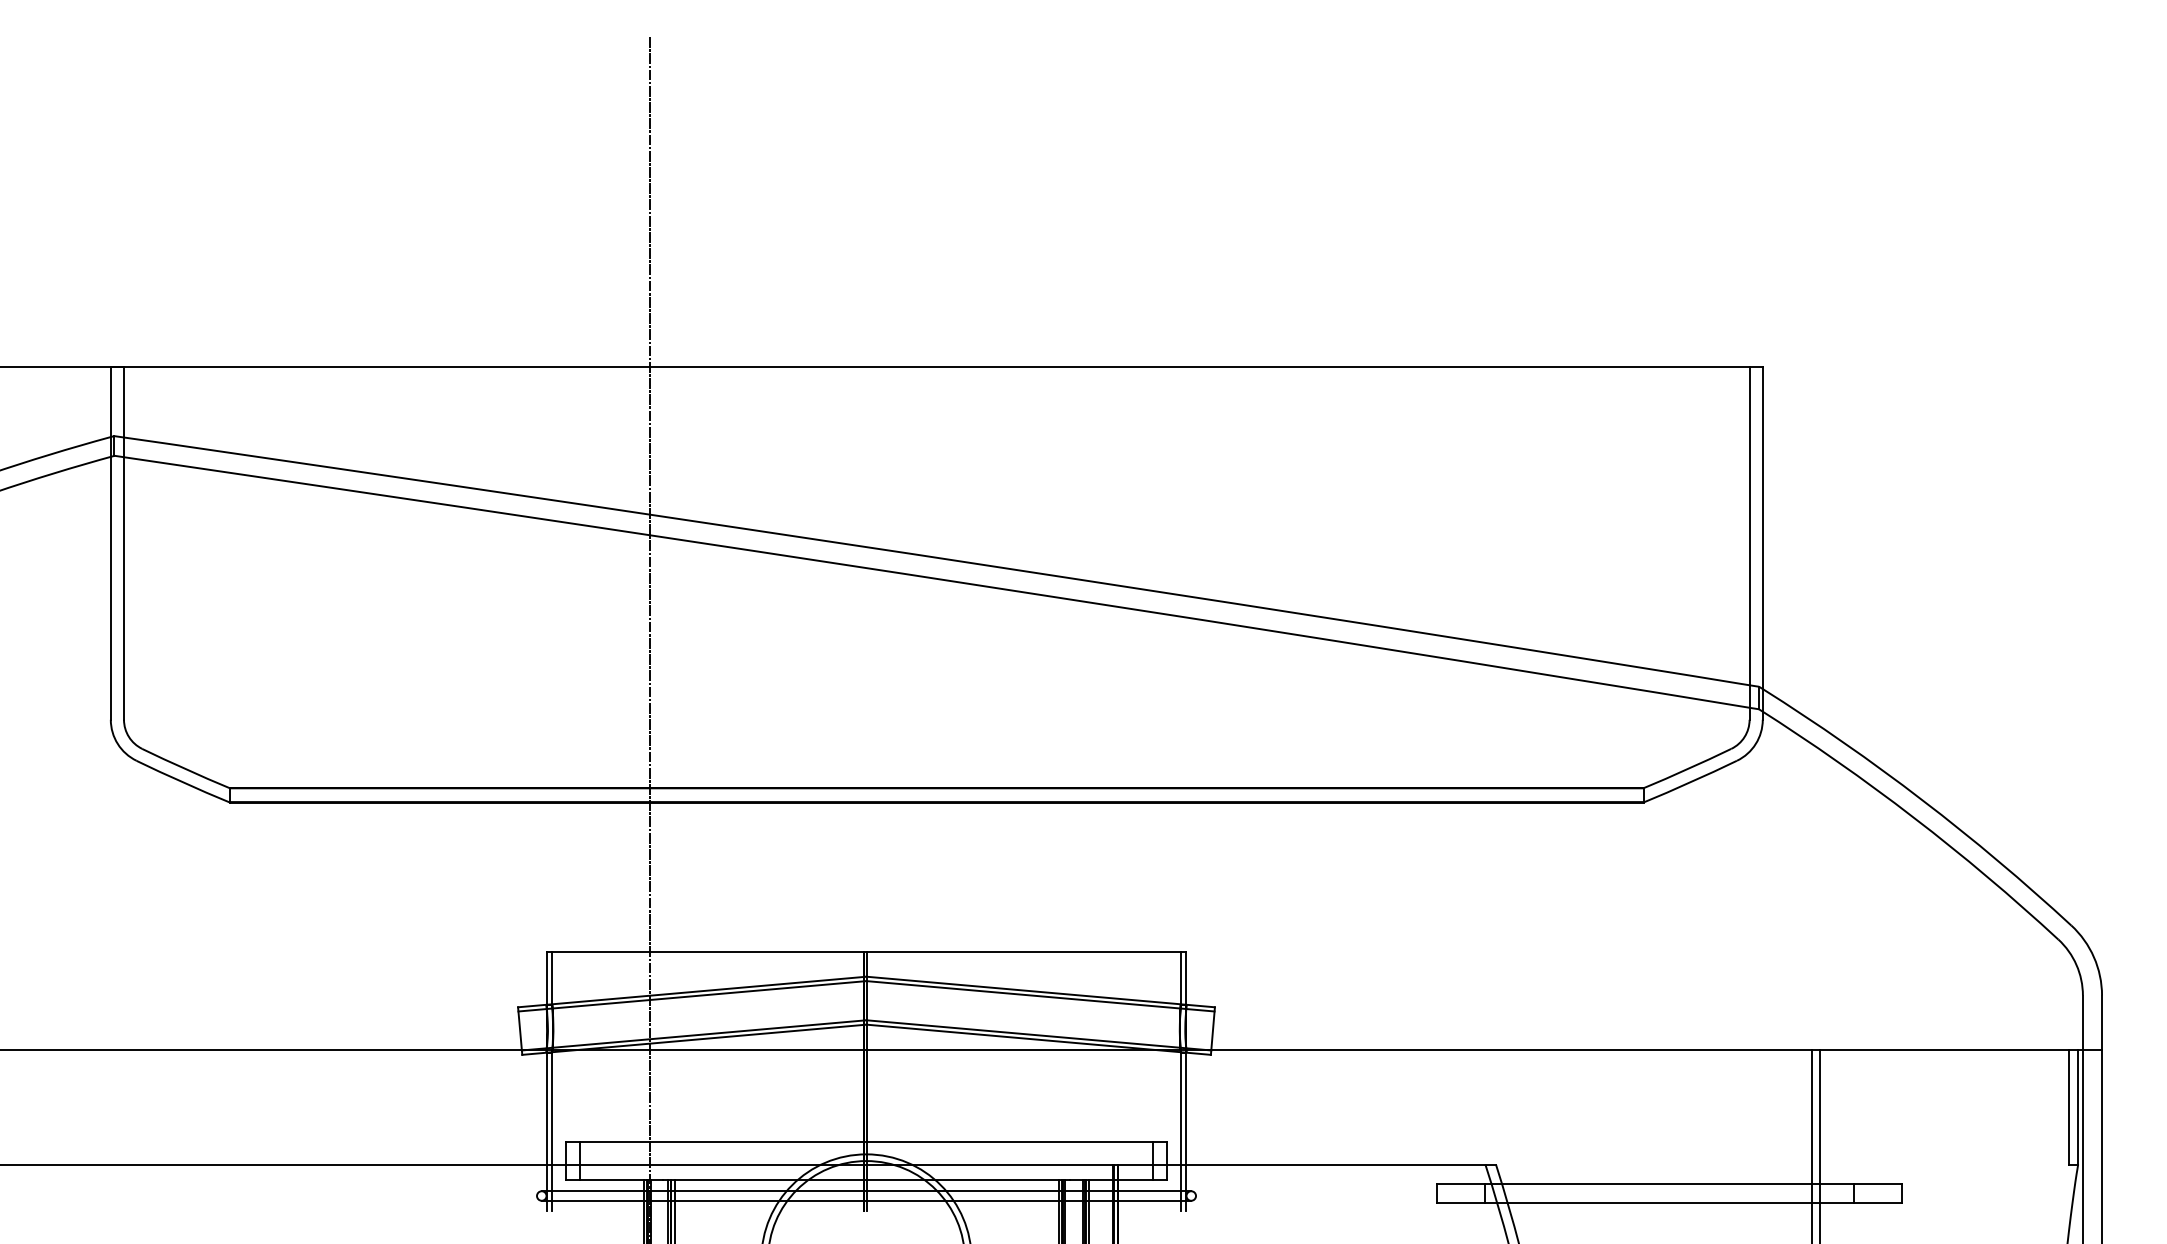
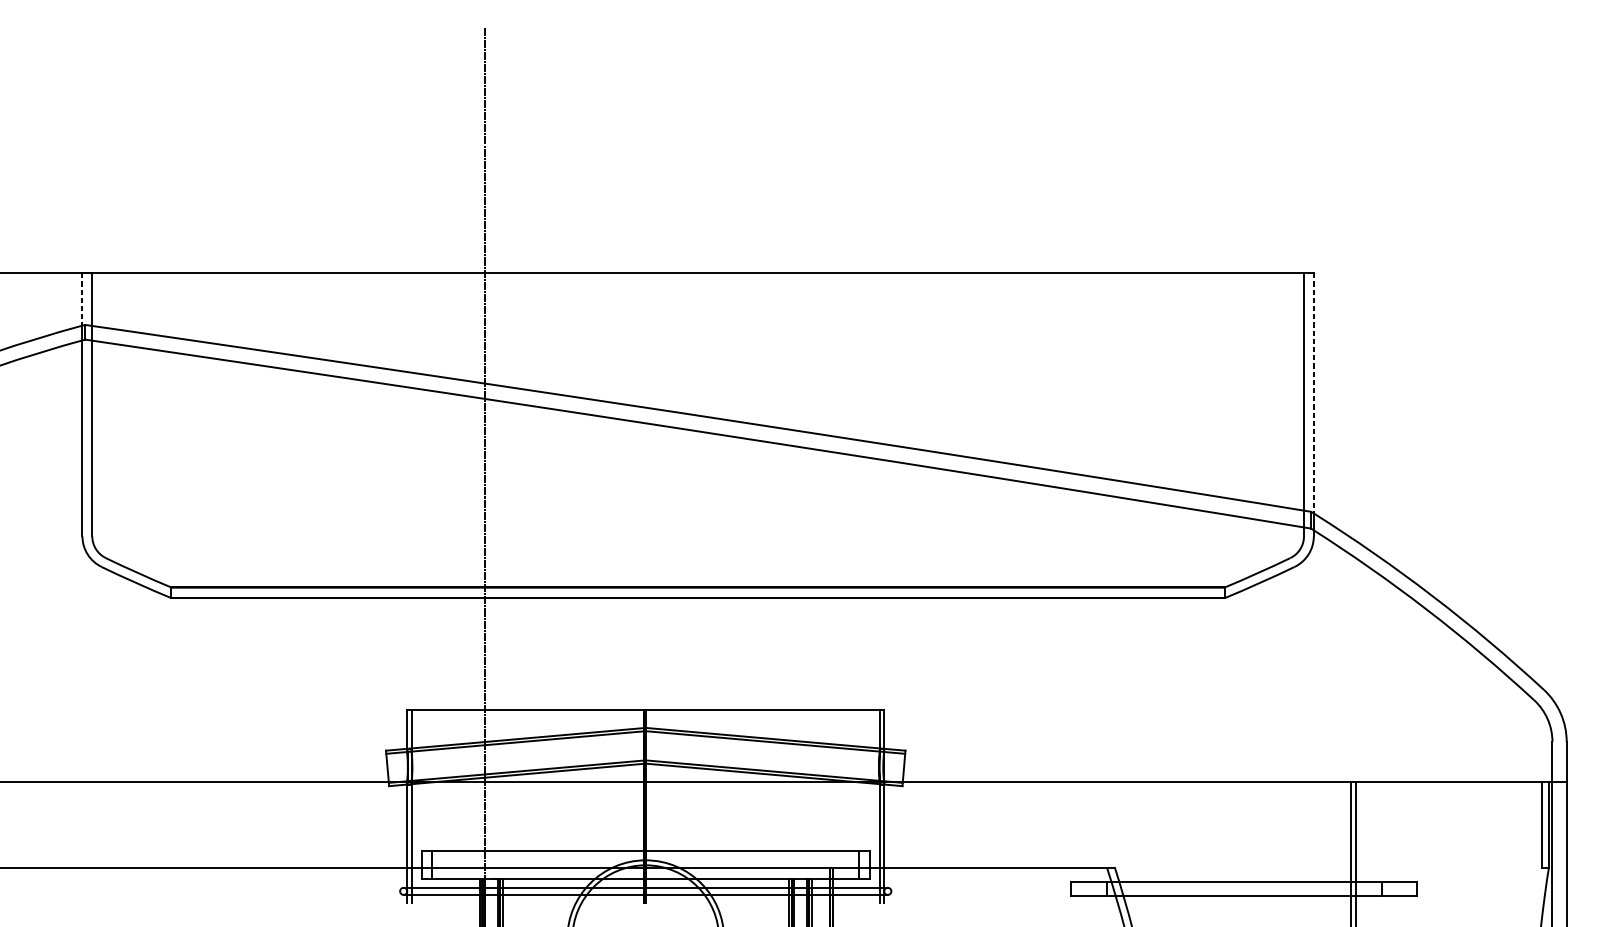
line: (110, 402) -> (82, 299), solid -> dashed
line: (1762, 528) -> (1313, 393), solid -> dashed

